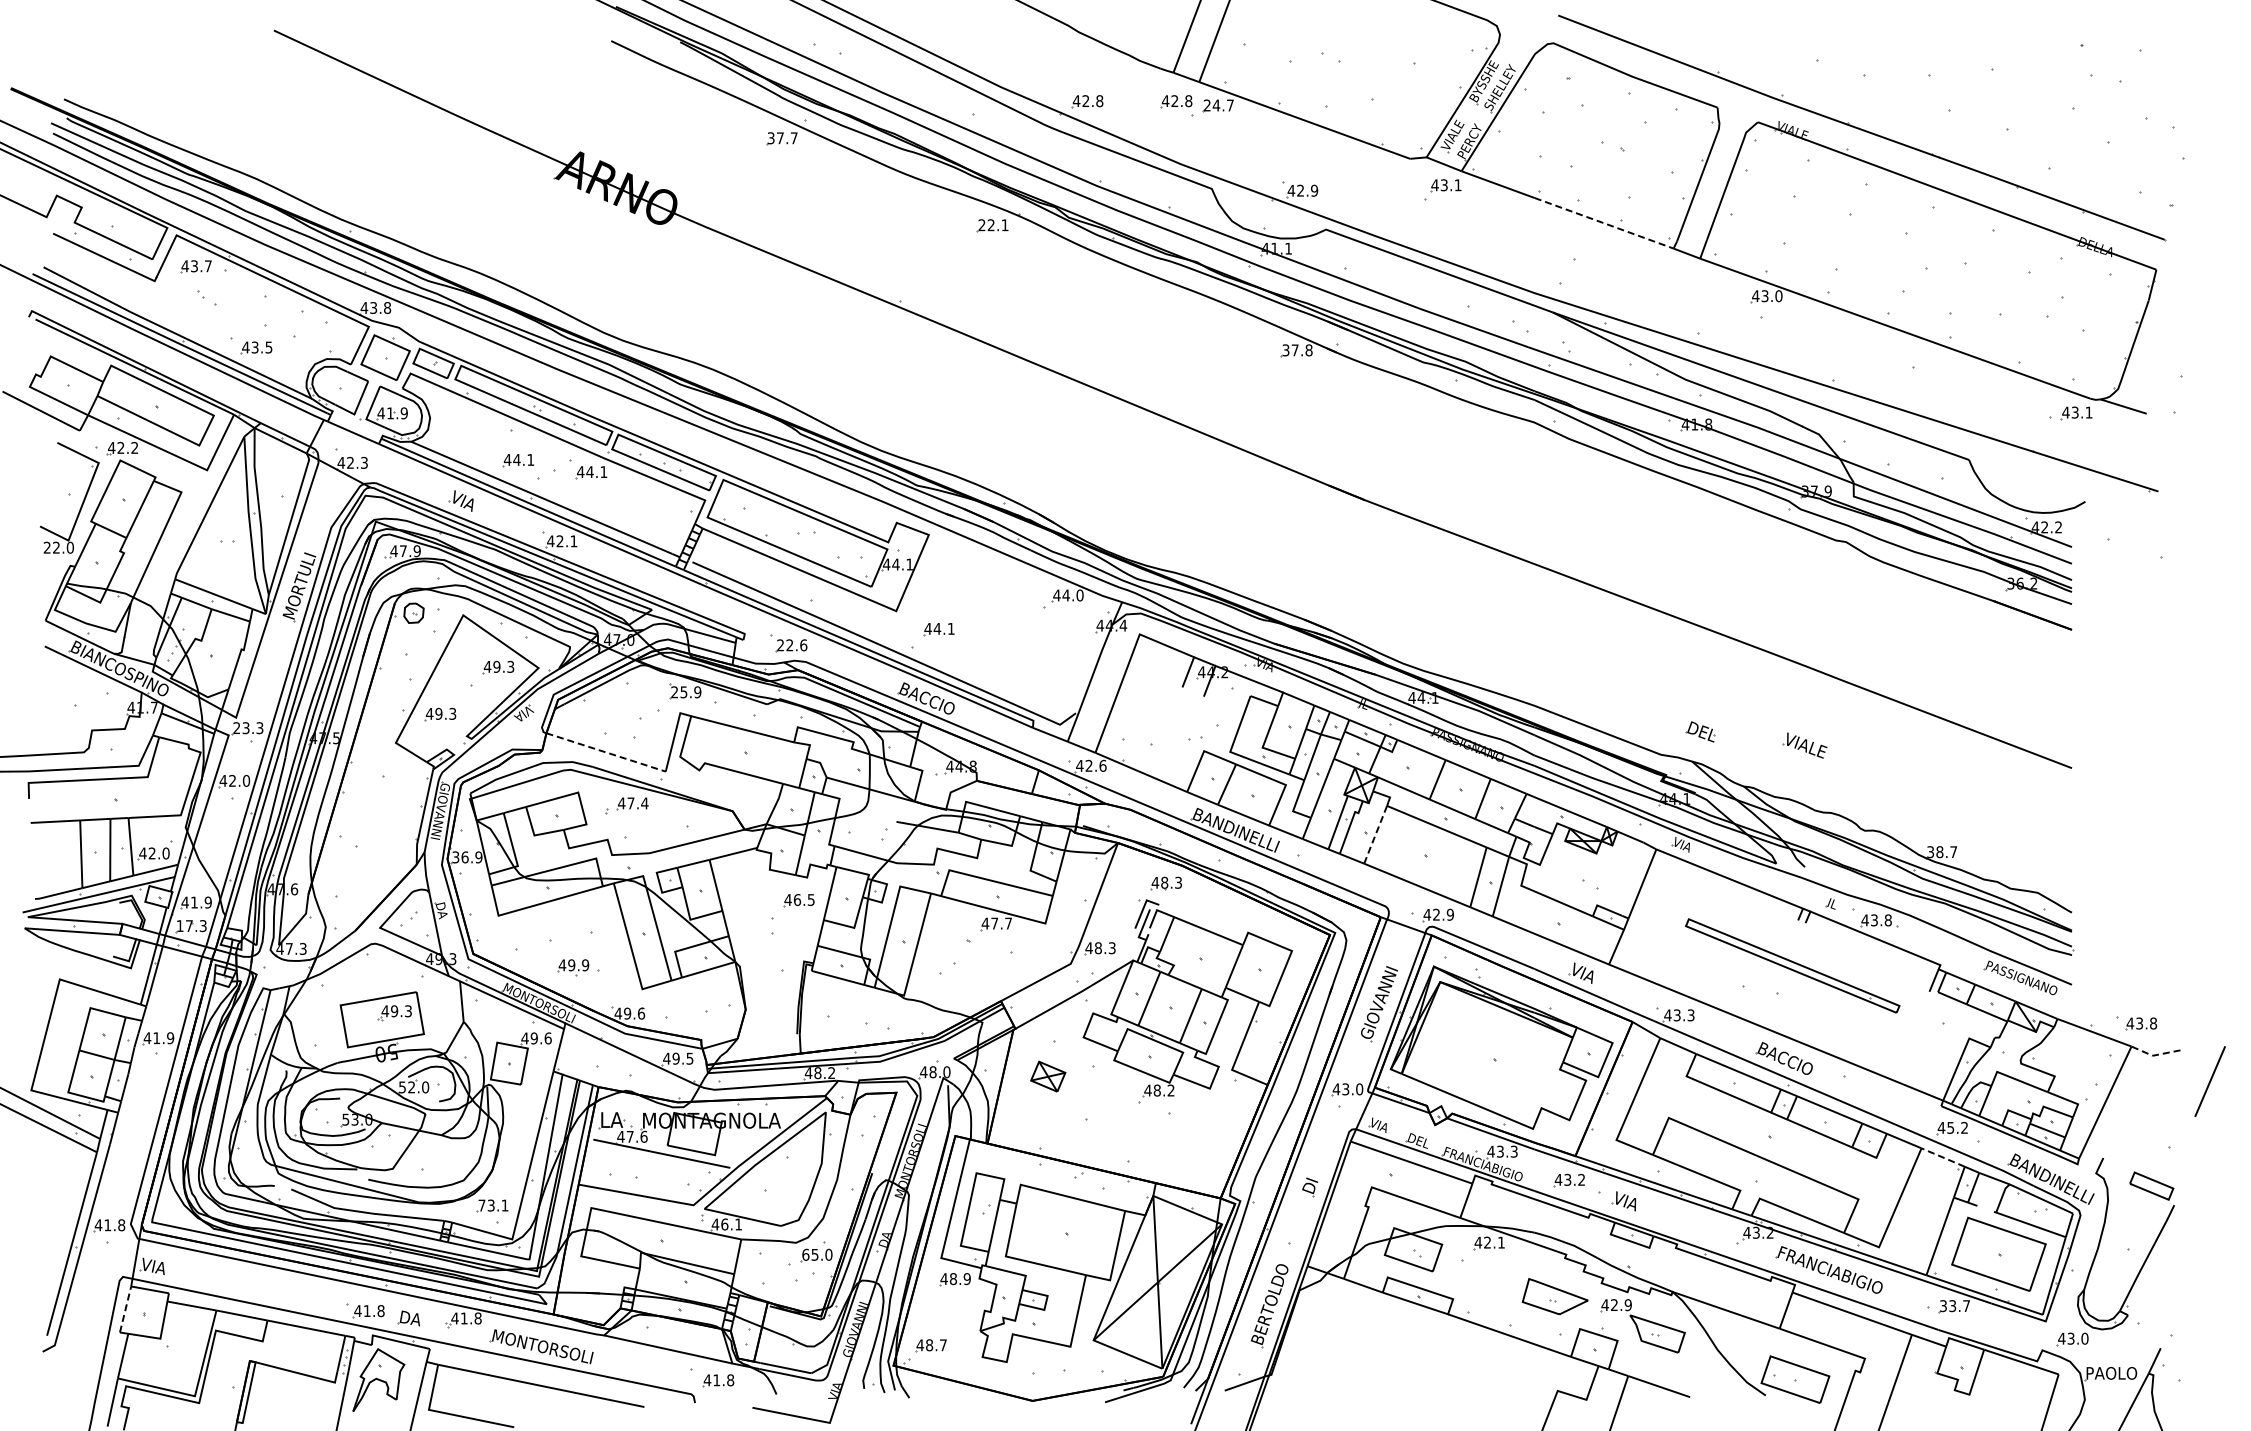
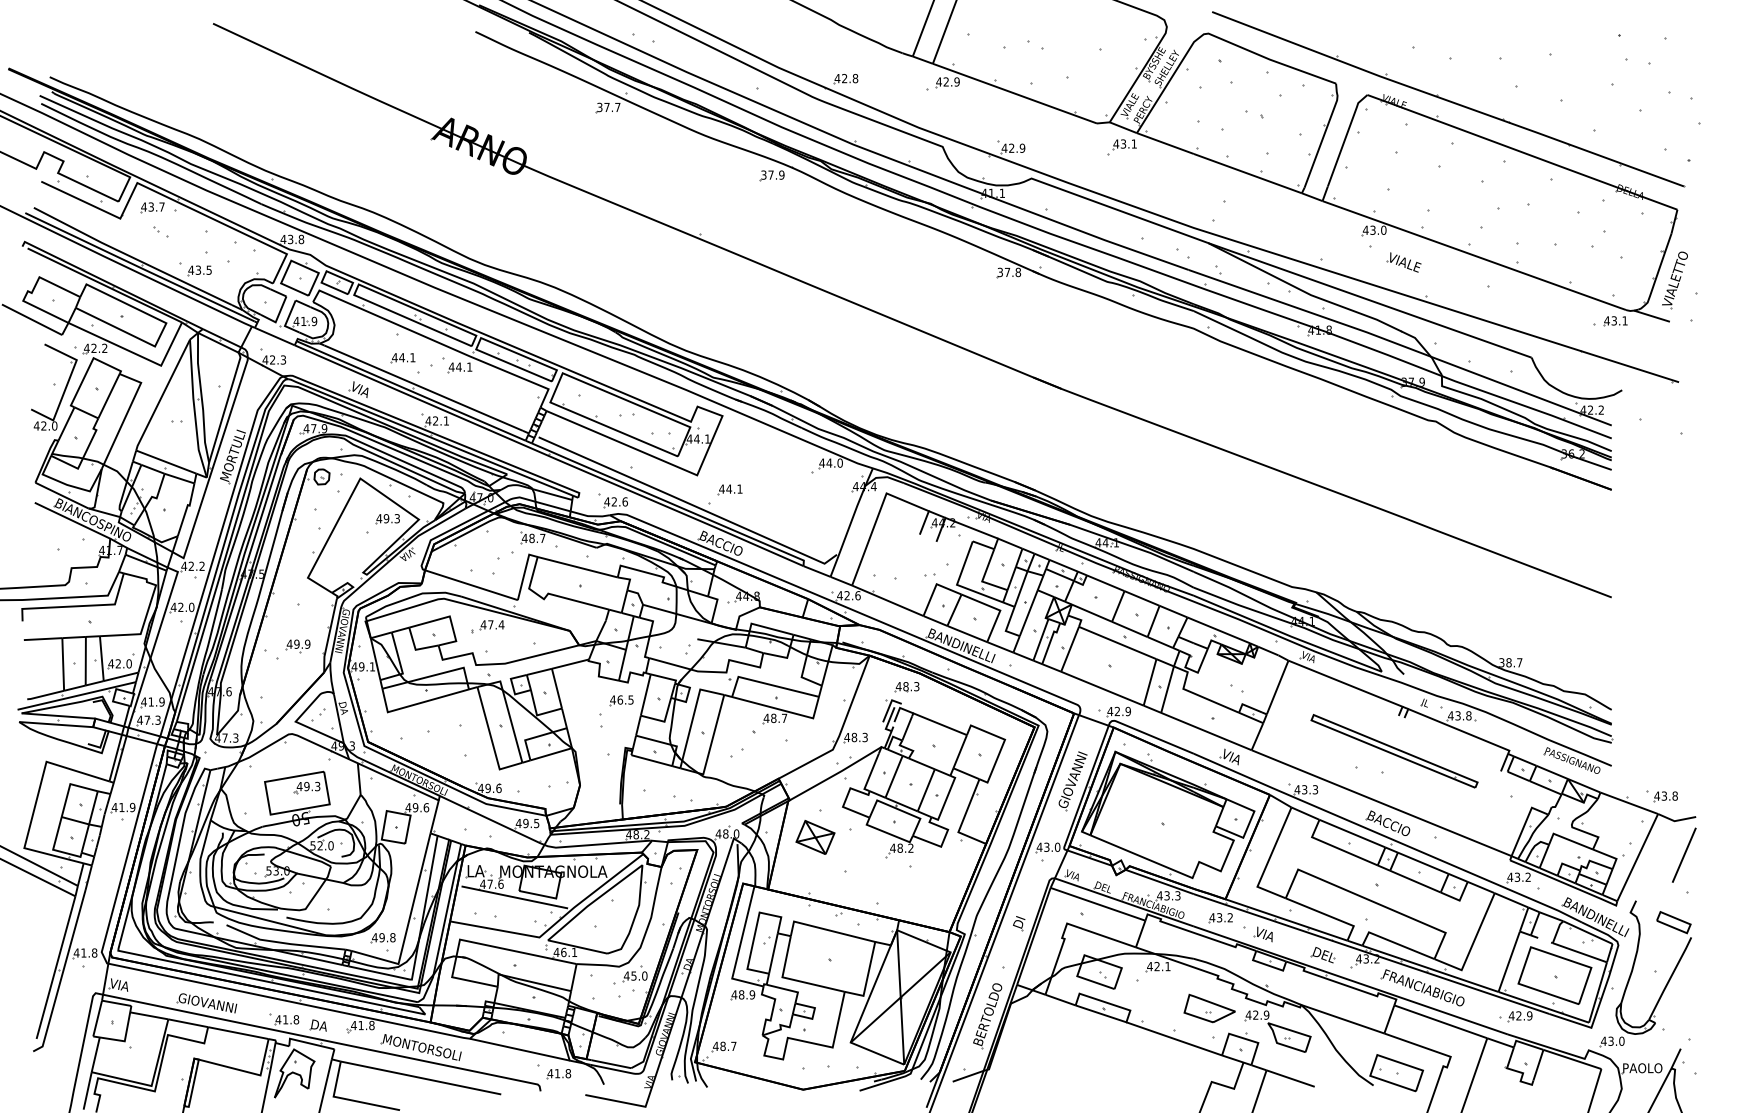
part: (1176, 101) -> (915, 78), removed
text: (1218, 105) -> (947, 81), 24.7 -> 42.9
line: (1604, 223) -> (1248, 173), dashed -> solid
text: (993, 225) -> (772, 175), 22.1 -> 37.9
part: (2152, 360) -> (1674, 280), added
text: (47, 547) -> (36, 425), 22.0 -> 42.0
text: (780, 645) -> (607, 502), 22.6 -> 42.6
text: (685, 692) -> (533, 538), 25.9 -> 48.7
part: (440, 714) -> (342, 555), removed
text: (248, 728) -> (193, 566), 23.3 -> 42.2
part: (1700, 731) -> (1322, 954), moved
part: (1804, 745) -> (1403, 262), moved
line: (606, 752) -> (471, 585), dashed -> solid
line: (1375, 834) -> (1069, 649), dashed -> solid
text: (467, 857) -> (363, 666), 36.9 -> 49.1
text: (994, 923) -> (773, 718), 47.7 -> 48.7
text: (179, 925) -> (139, 719), 17.3 -> 47.3
part: (573, 967) -> (298, 645), moved
line: (2154, 1055) -> (1675, 820), dashed -> solid
part: (1047, 1076) -> (814, 837), size x1.43
line: (2209, 1081) -> (1683, 855), moved
text: (1950, 1127) -> (1517, 876), 45.2 -> 43.2
line: (1943, 1157) -> (1511, 900), dashed -> solid
text: (493, 1205) -> (383, 937), 73.1 -> 49.8
text: (805, 1254) -> (626, 975), 65.0 -> 45.0
part: (265, 1289) -> (206, 1003), added
text: (1954, 1306) -> (1520, 1016), 33.7 -> 42.9
line: (125, 1309) -> (97, 1018), dashed -> solid

